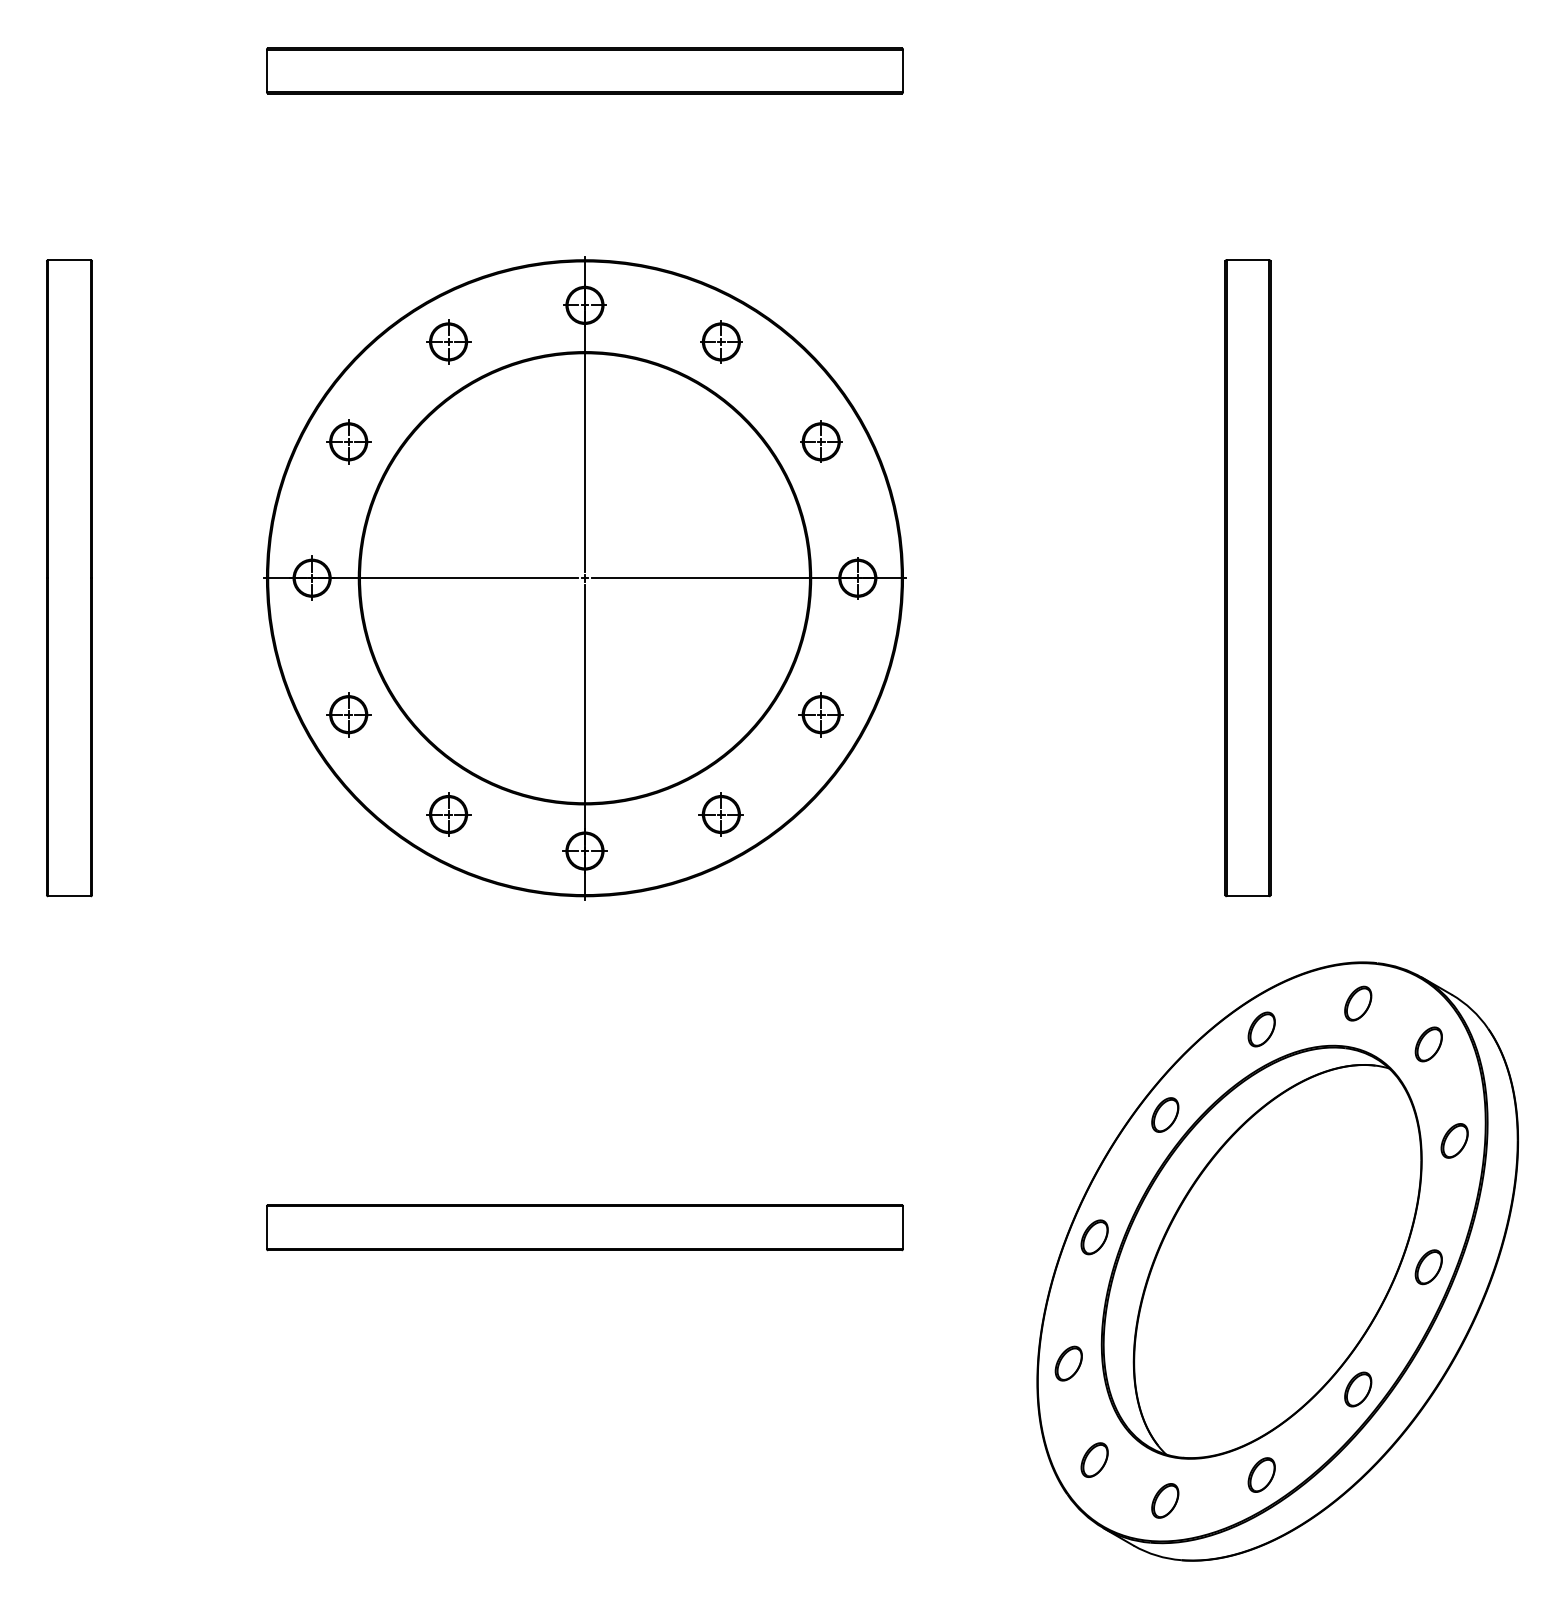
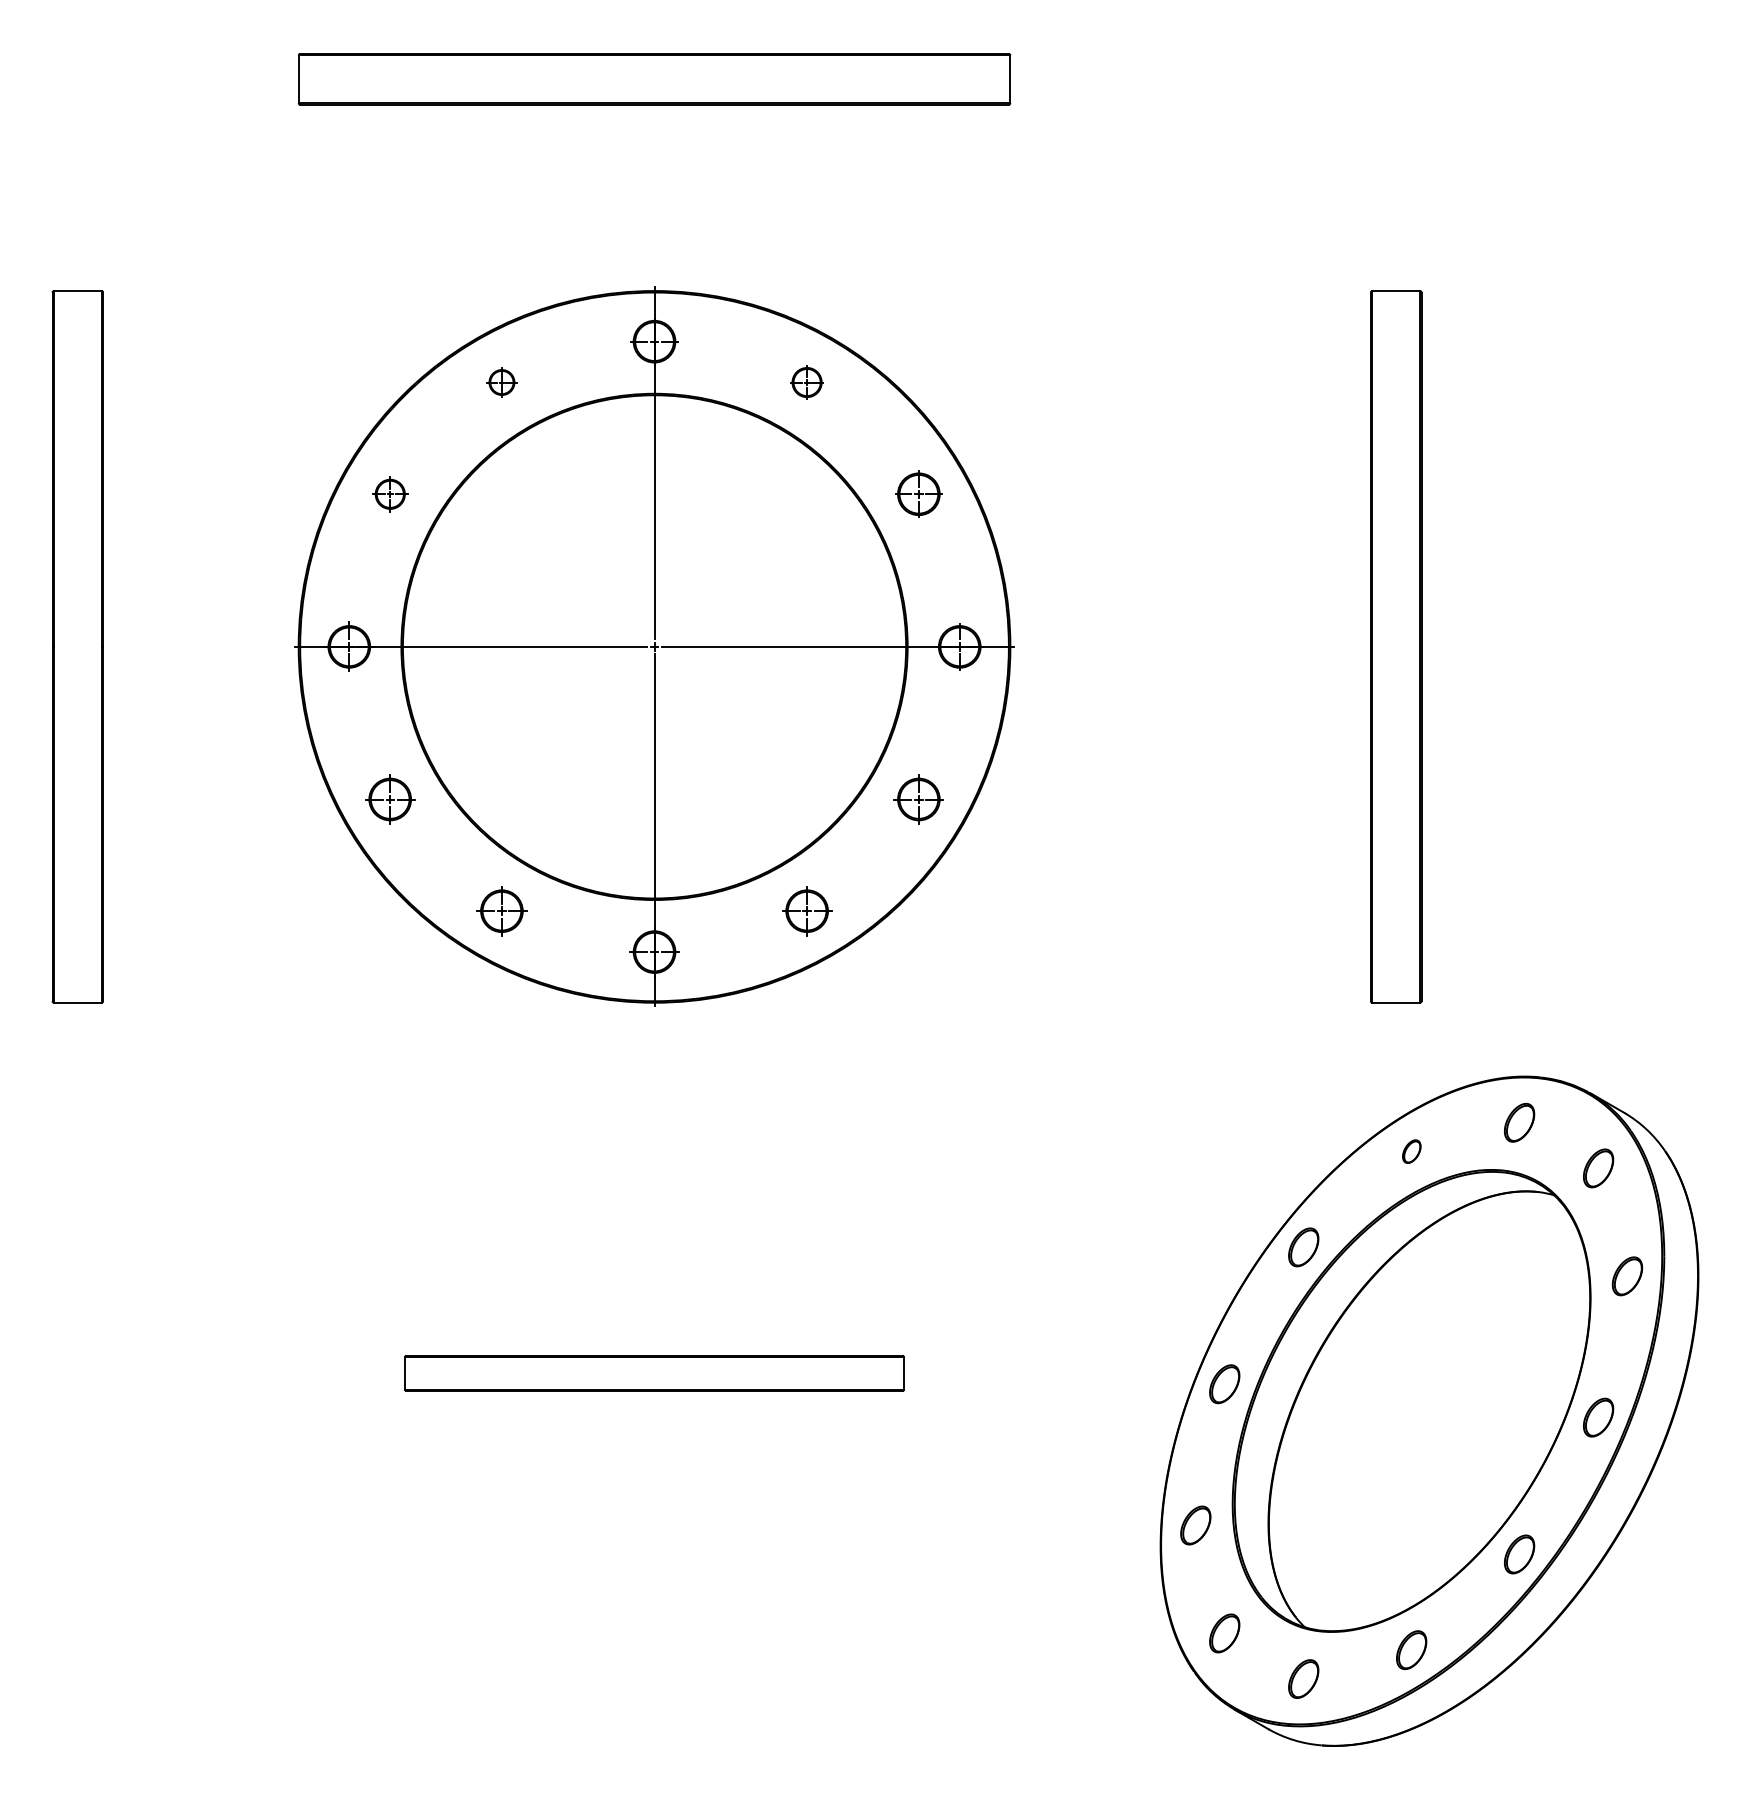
part: (448, 341) -> (501, 382), size x0.6
part: (720, 341) -> (806, 382), size x0.7
part: (348, 442) -> (390, 494), size x0.7
part: (1261, 1029) -> (1411, 1151), size x0.6
part: (584, 1227) -> (654, 1373), size x0.7

